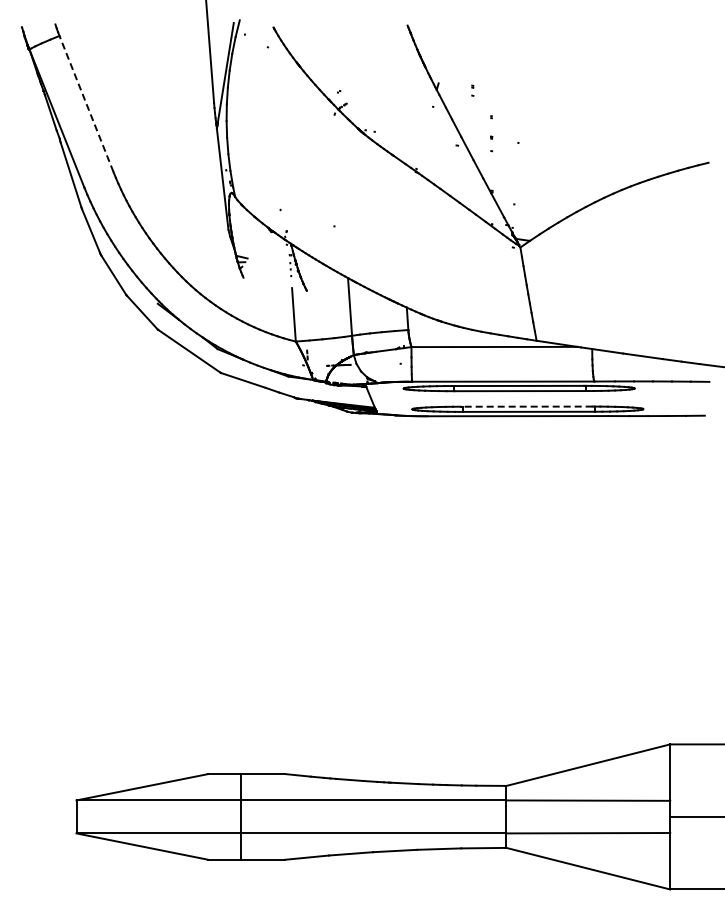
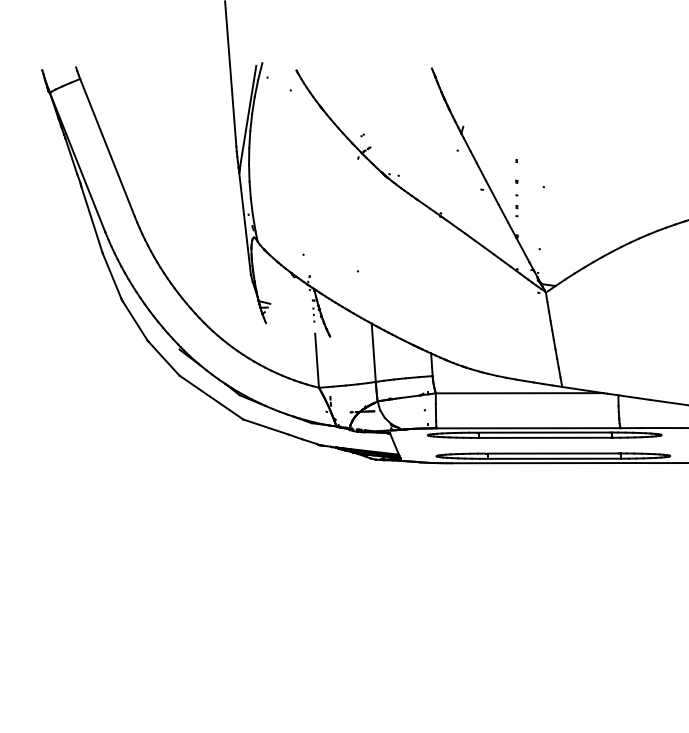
part: (472, 90) -> (516, 210), moved
line: (86, 103) -> (107, 147), dashed -> solid
line: (527, 406) -> (553, 453), dashed -> solid

